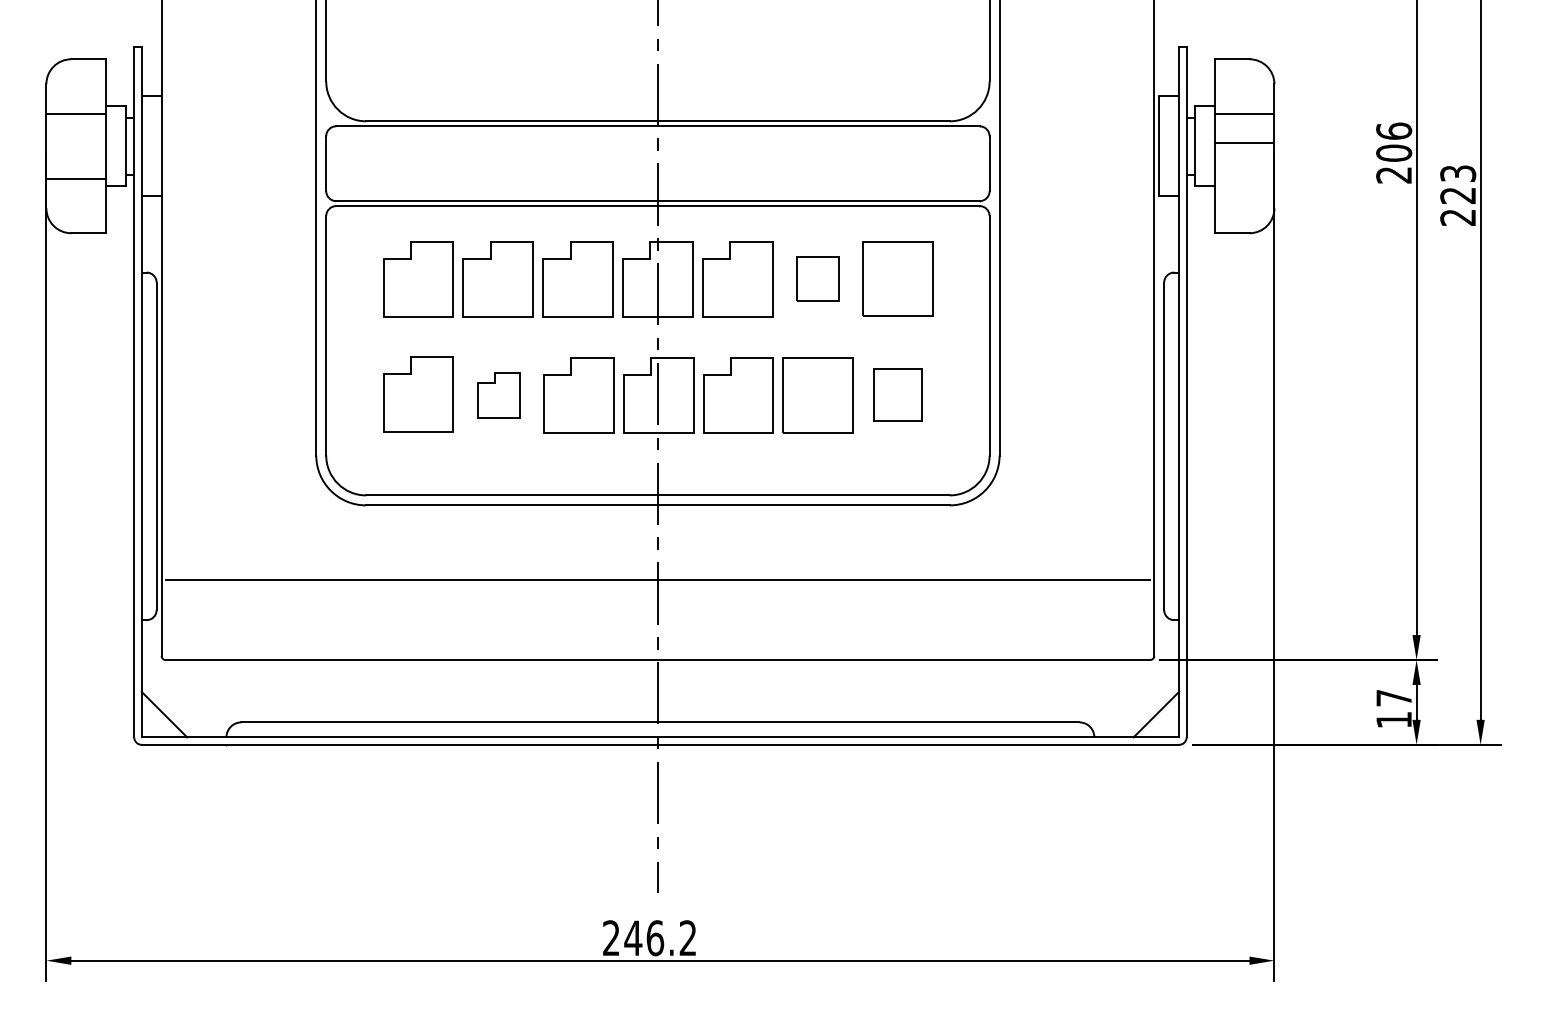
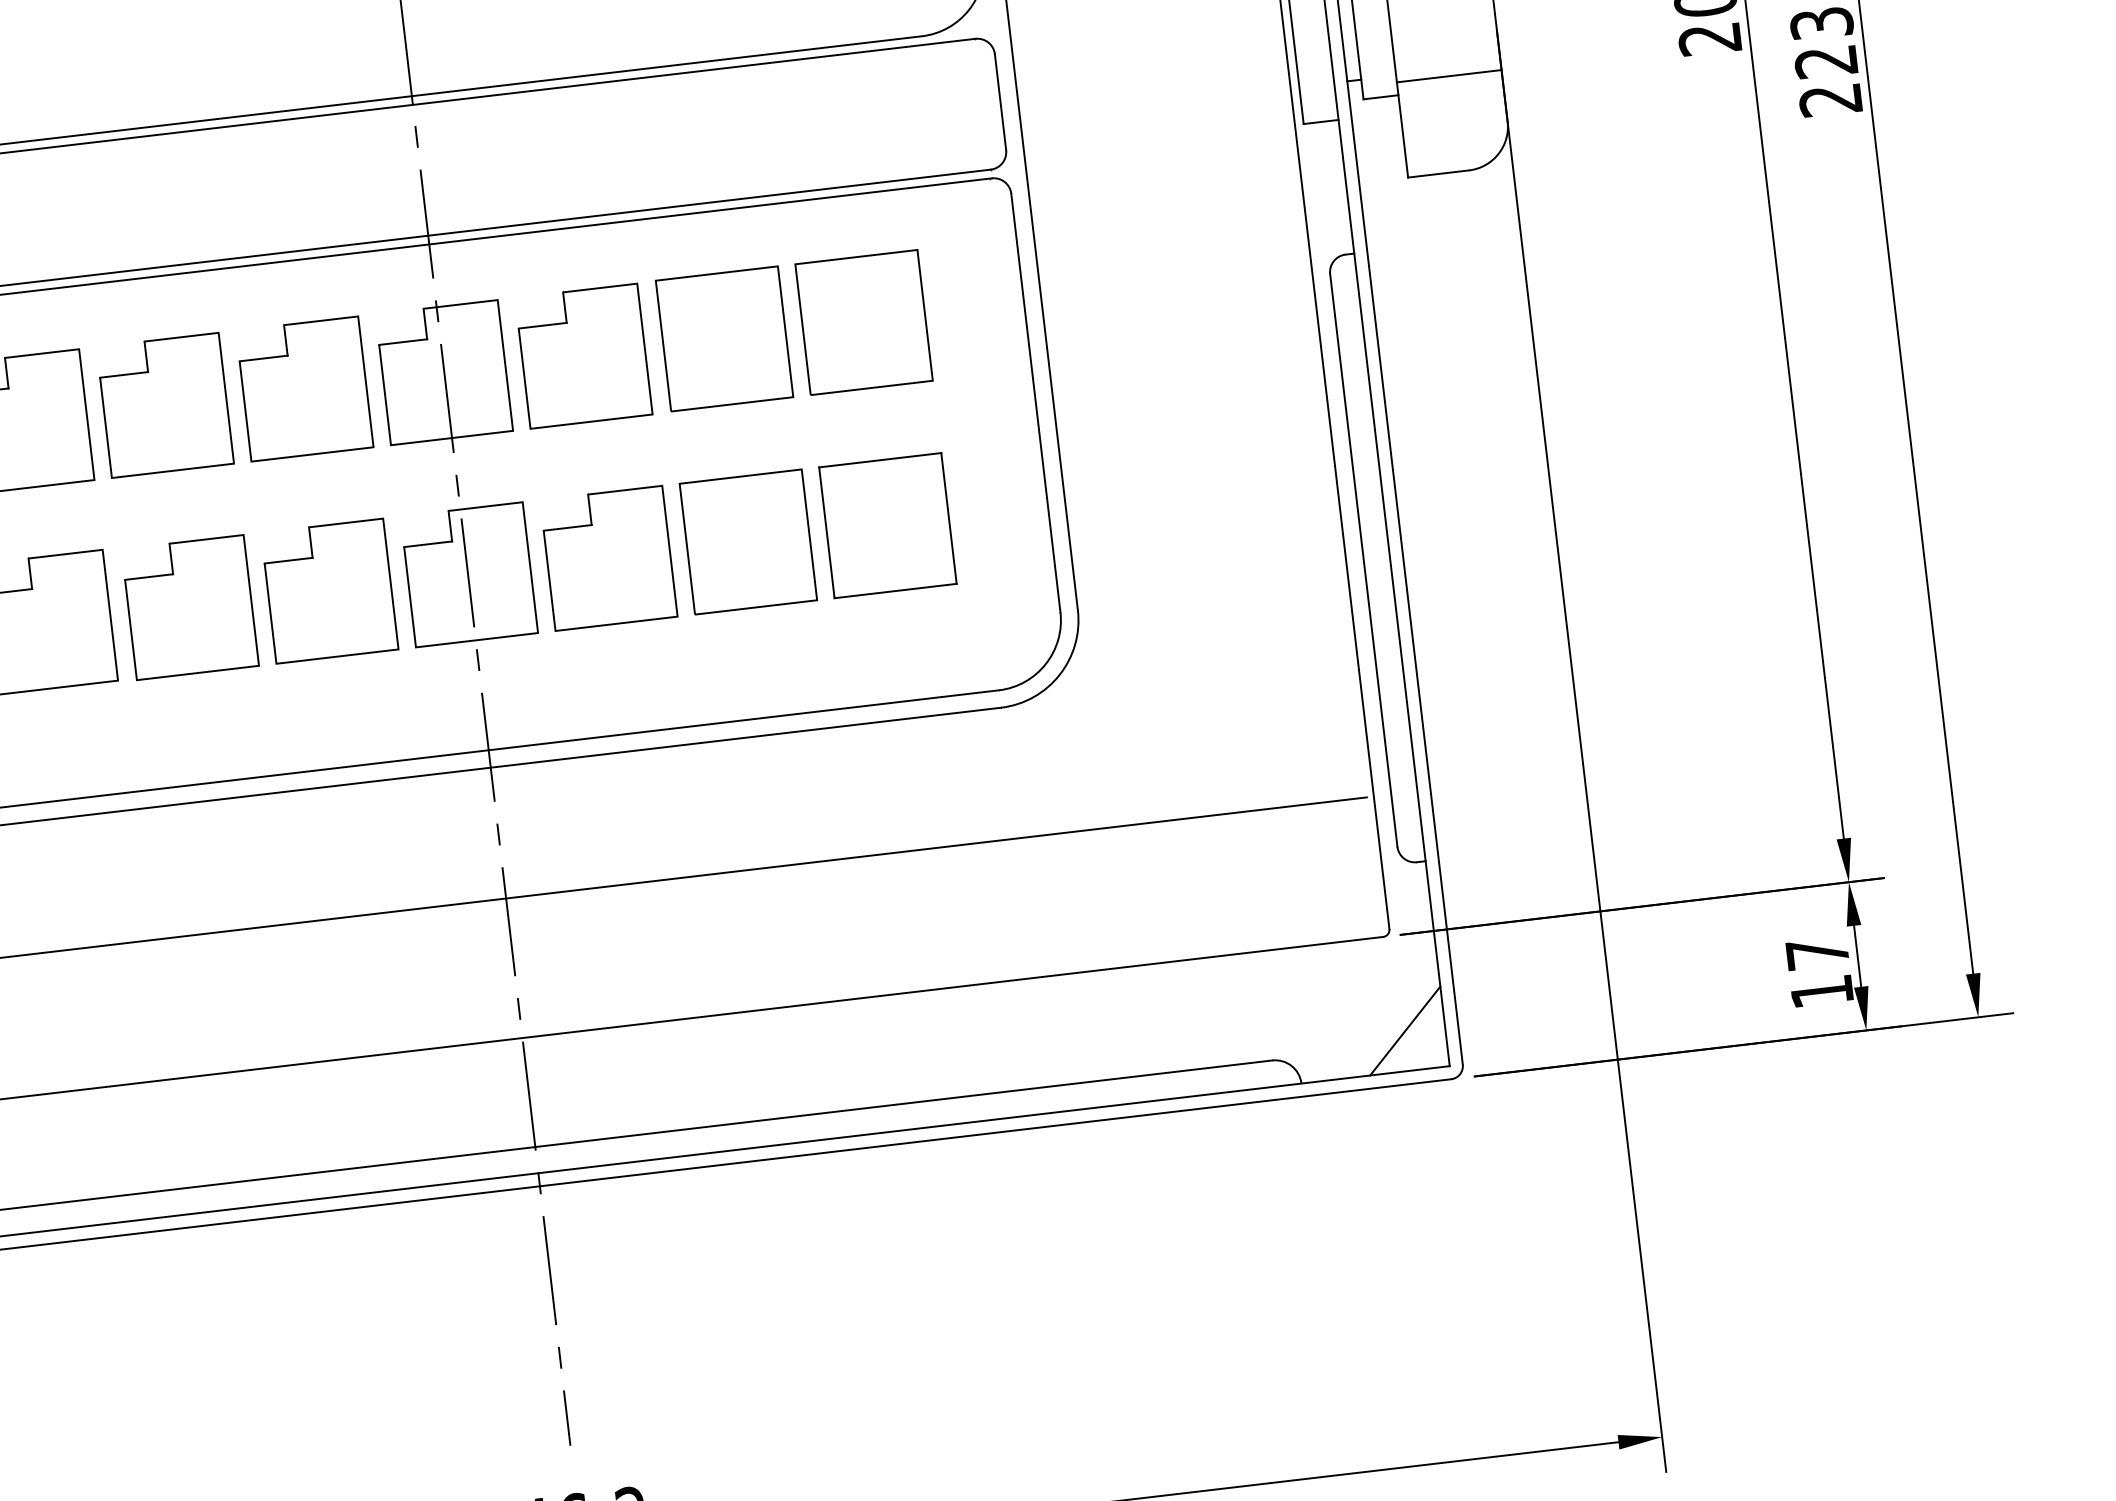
line: (1244, 142) -> (1449, 75), moved
part: (817, 278) -> (723, 338), size x1.67
part: (498, 395) -> (189, 608), size x1.67
part: (897, 395) -> (887, 526), size x1.43

